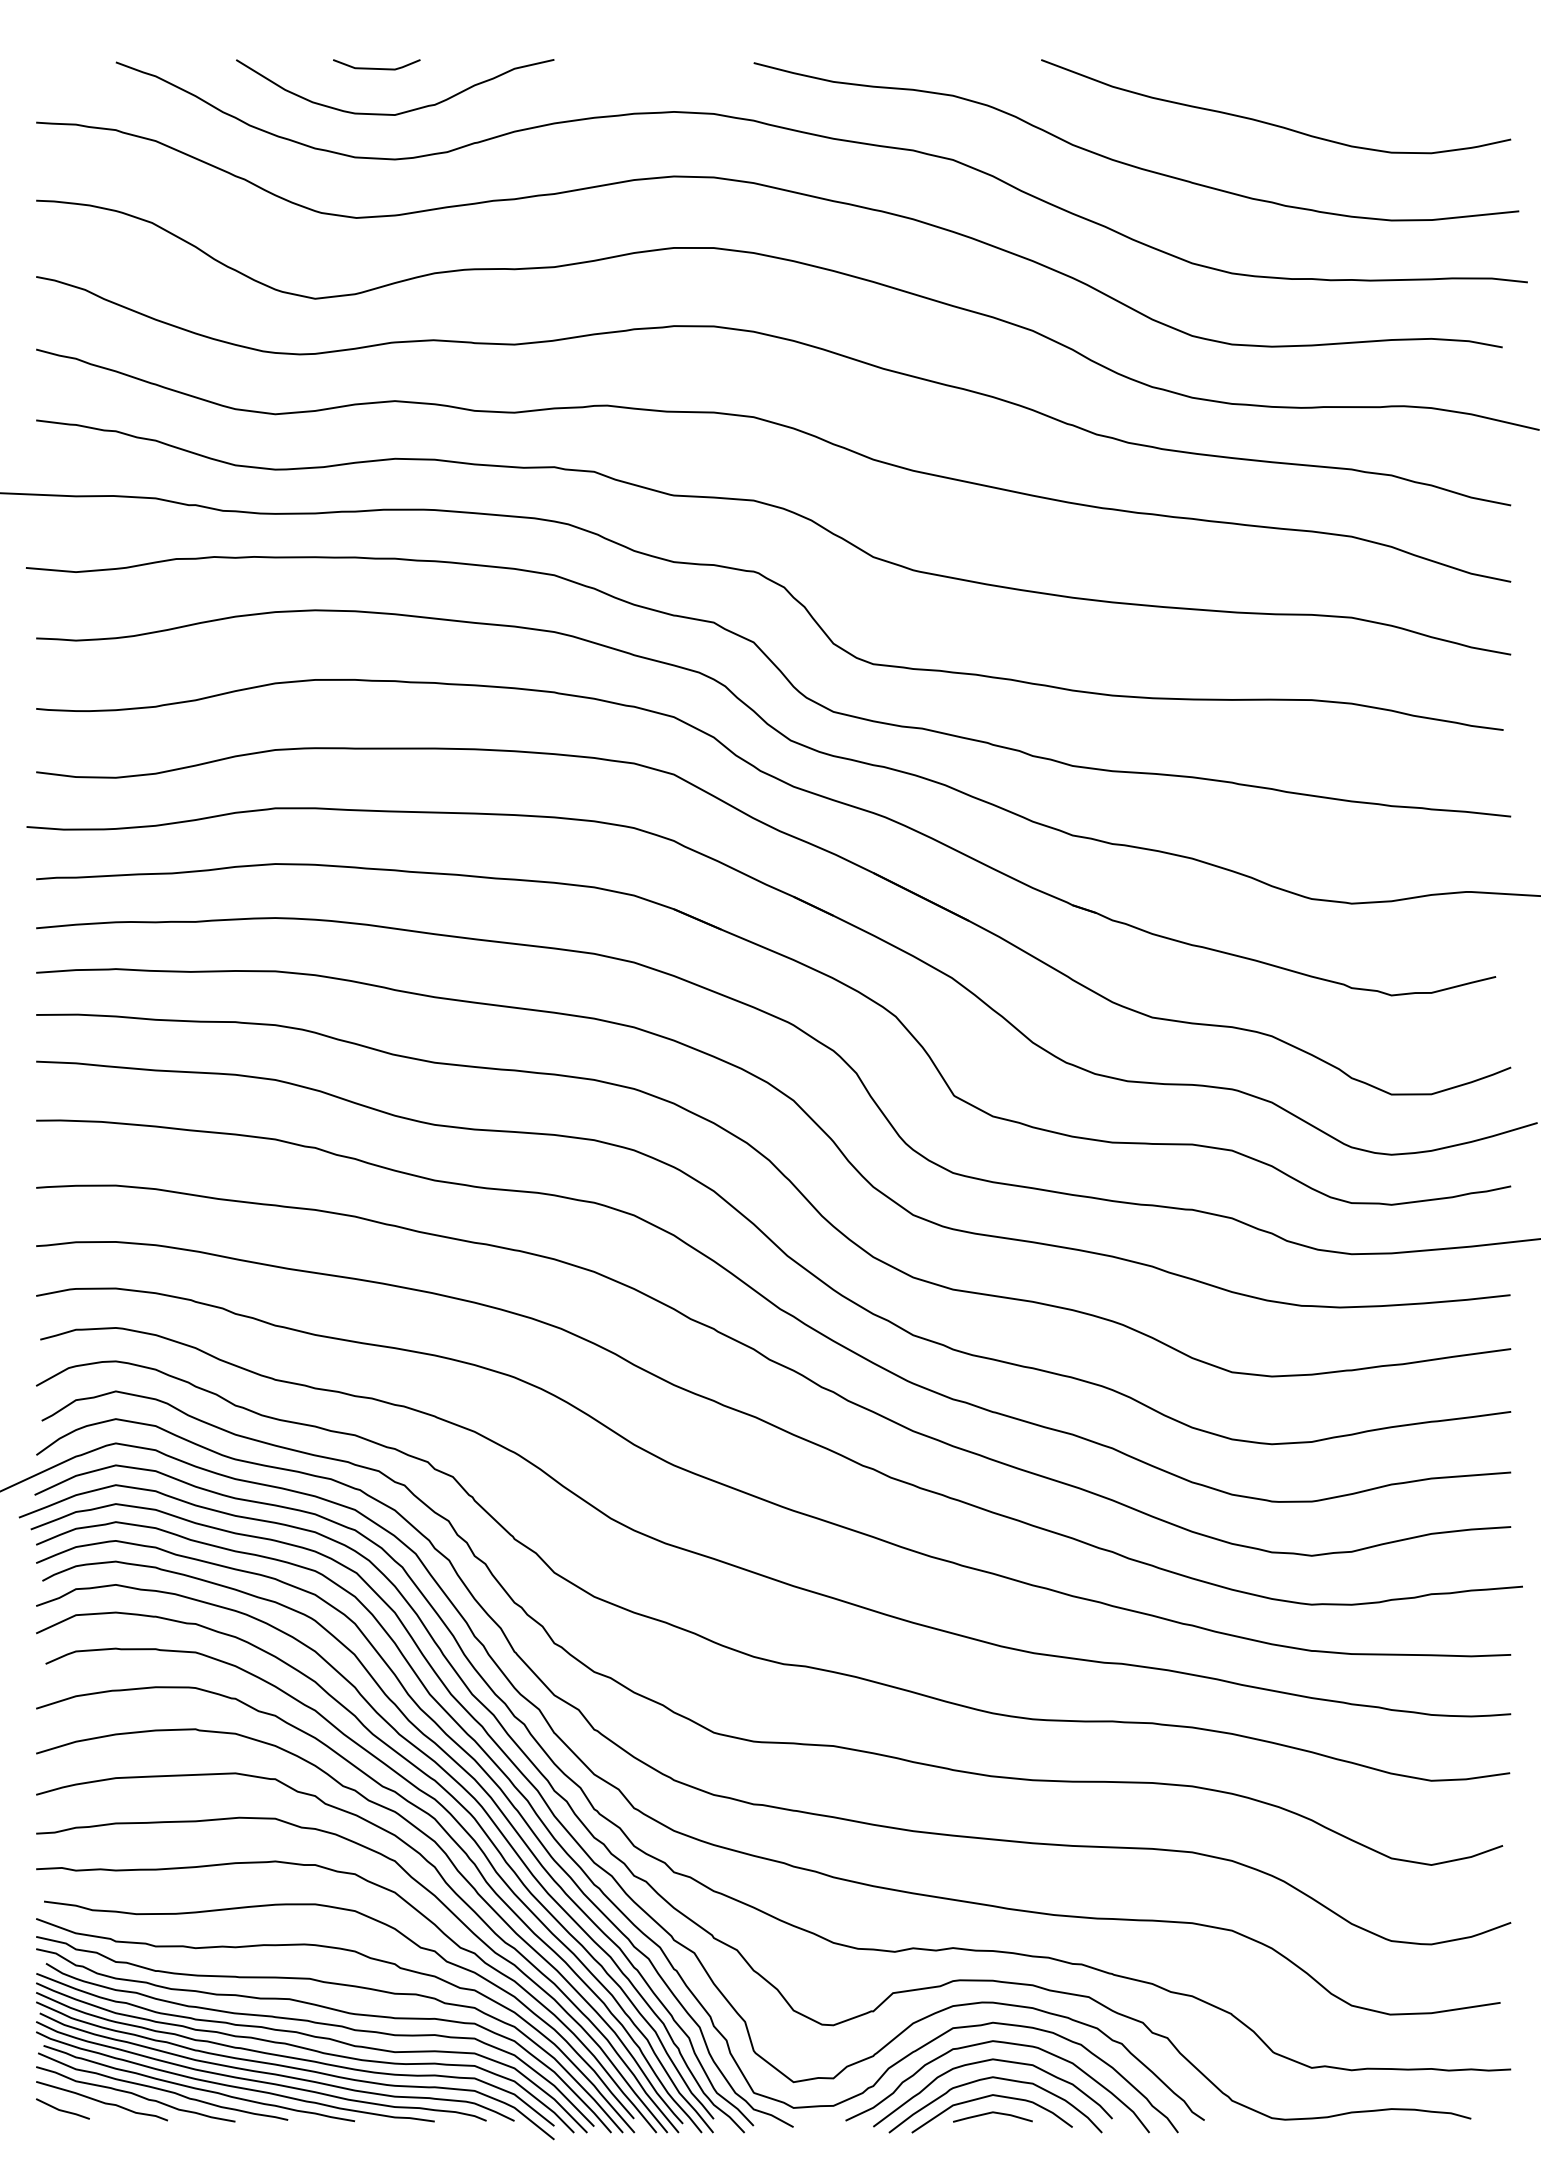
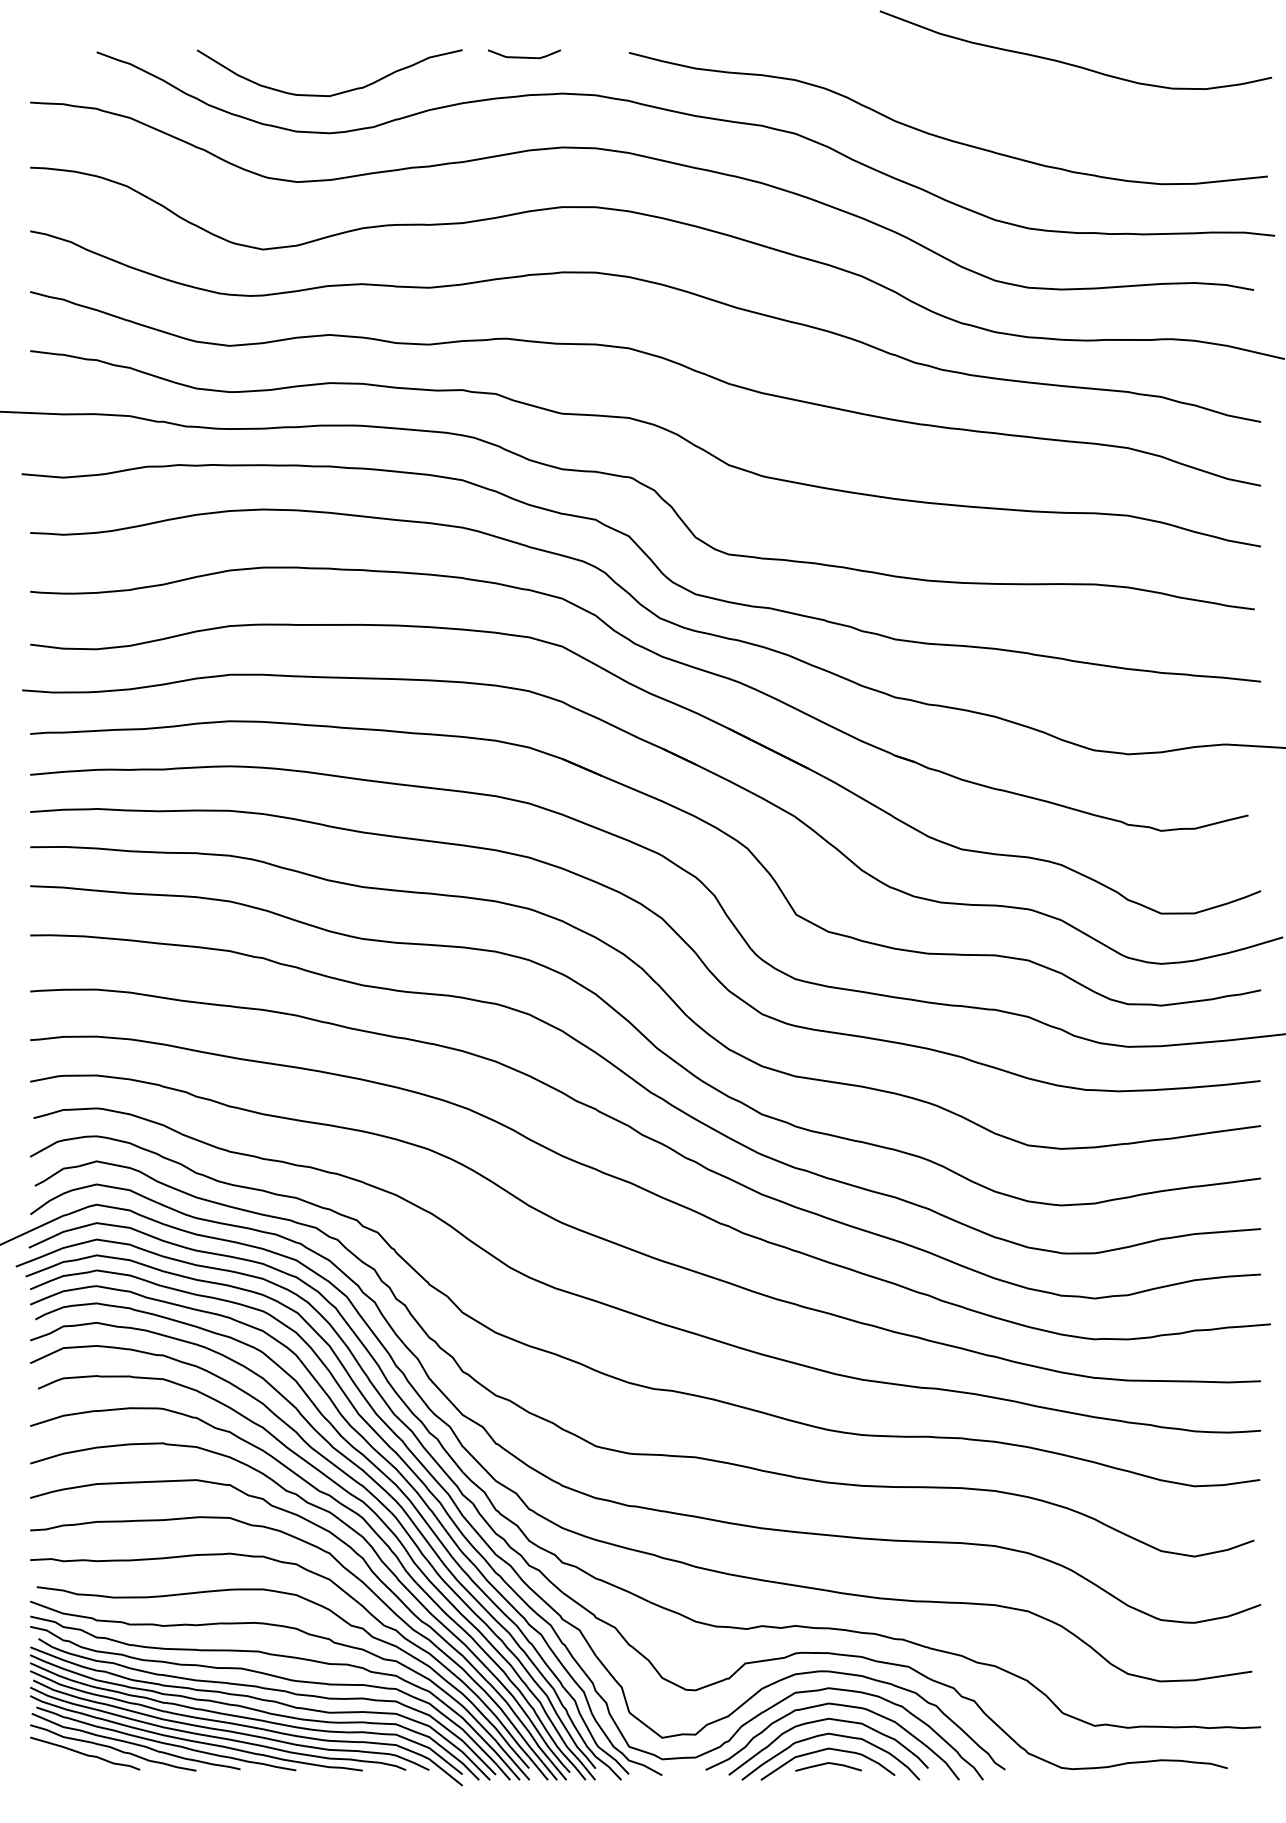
line: (376, 67) -> (524, 56), moved
curve: (1269, 122) -> (1070, 63), moved
line: (62, 2109) -> (52, 1760), removed

